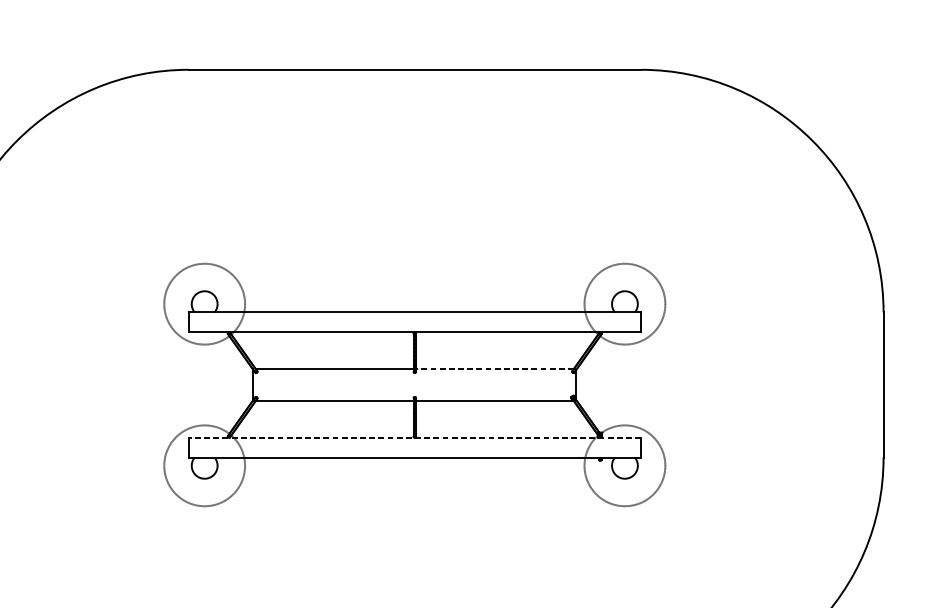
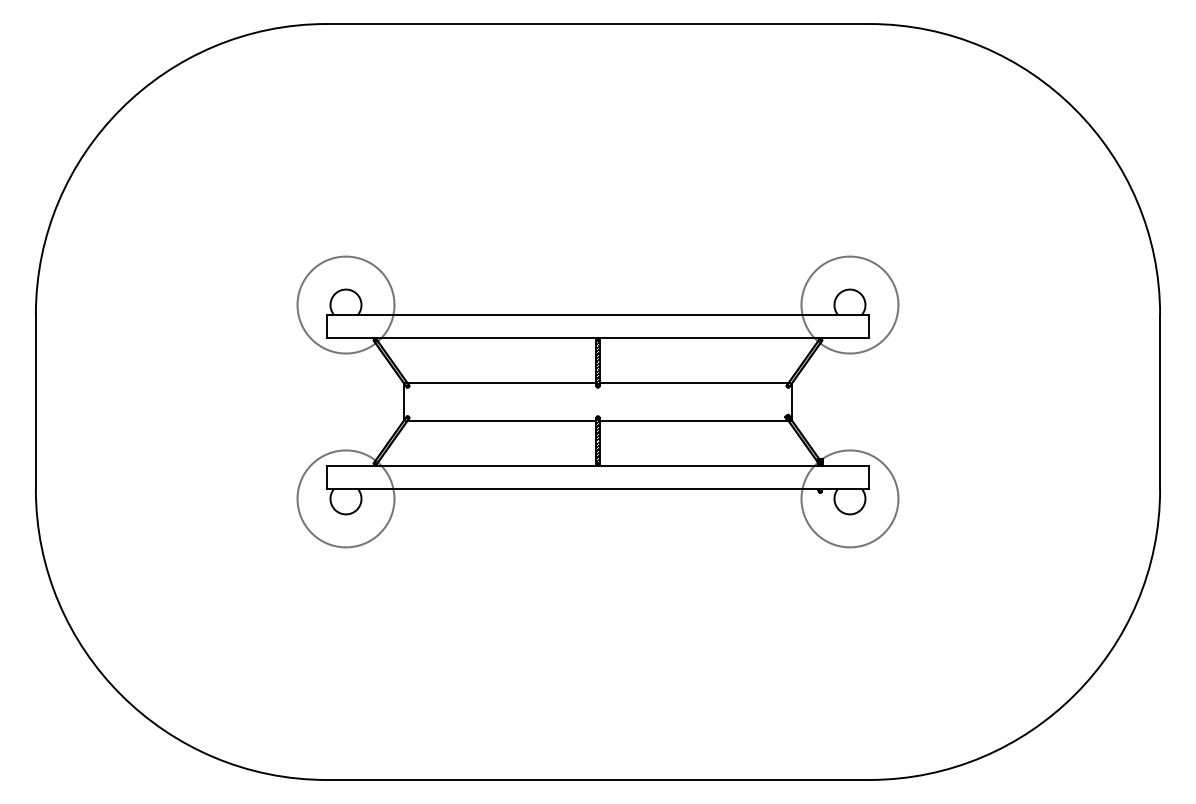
line: (495, 368) -> (694, 382), dashed -> solid
line: (414, 437) -> (597, 465), dashed -> solid

